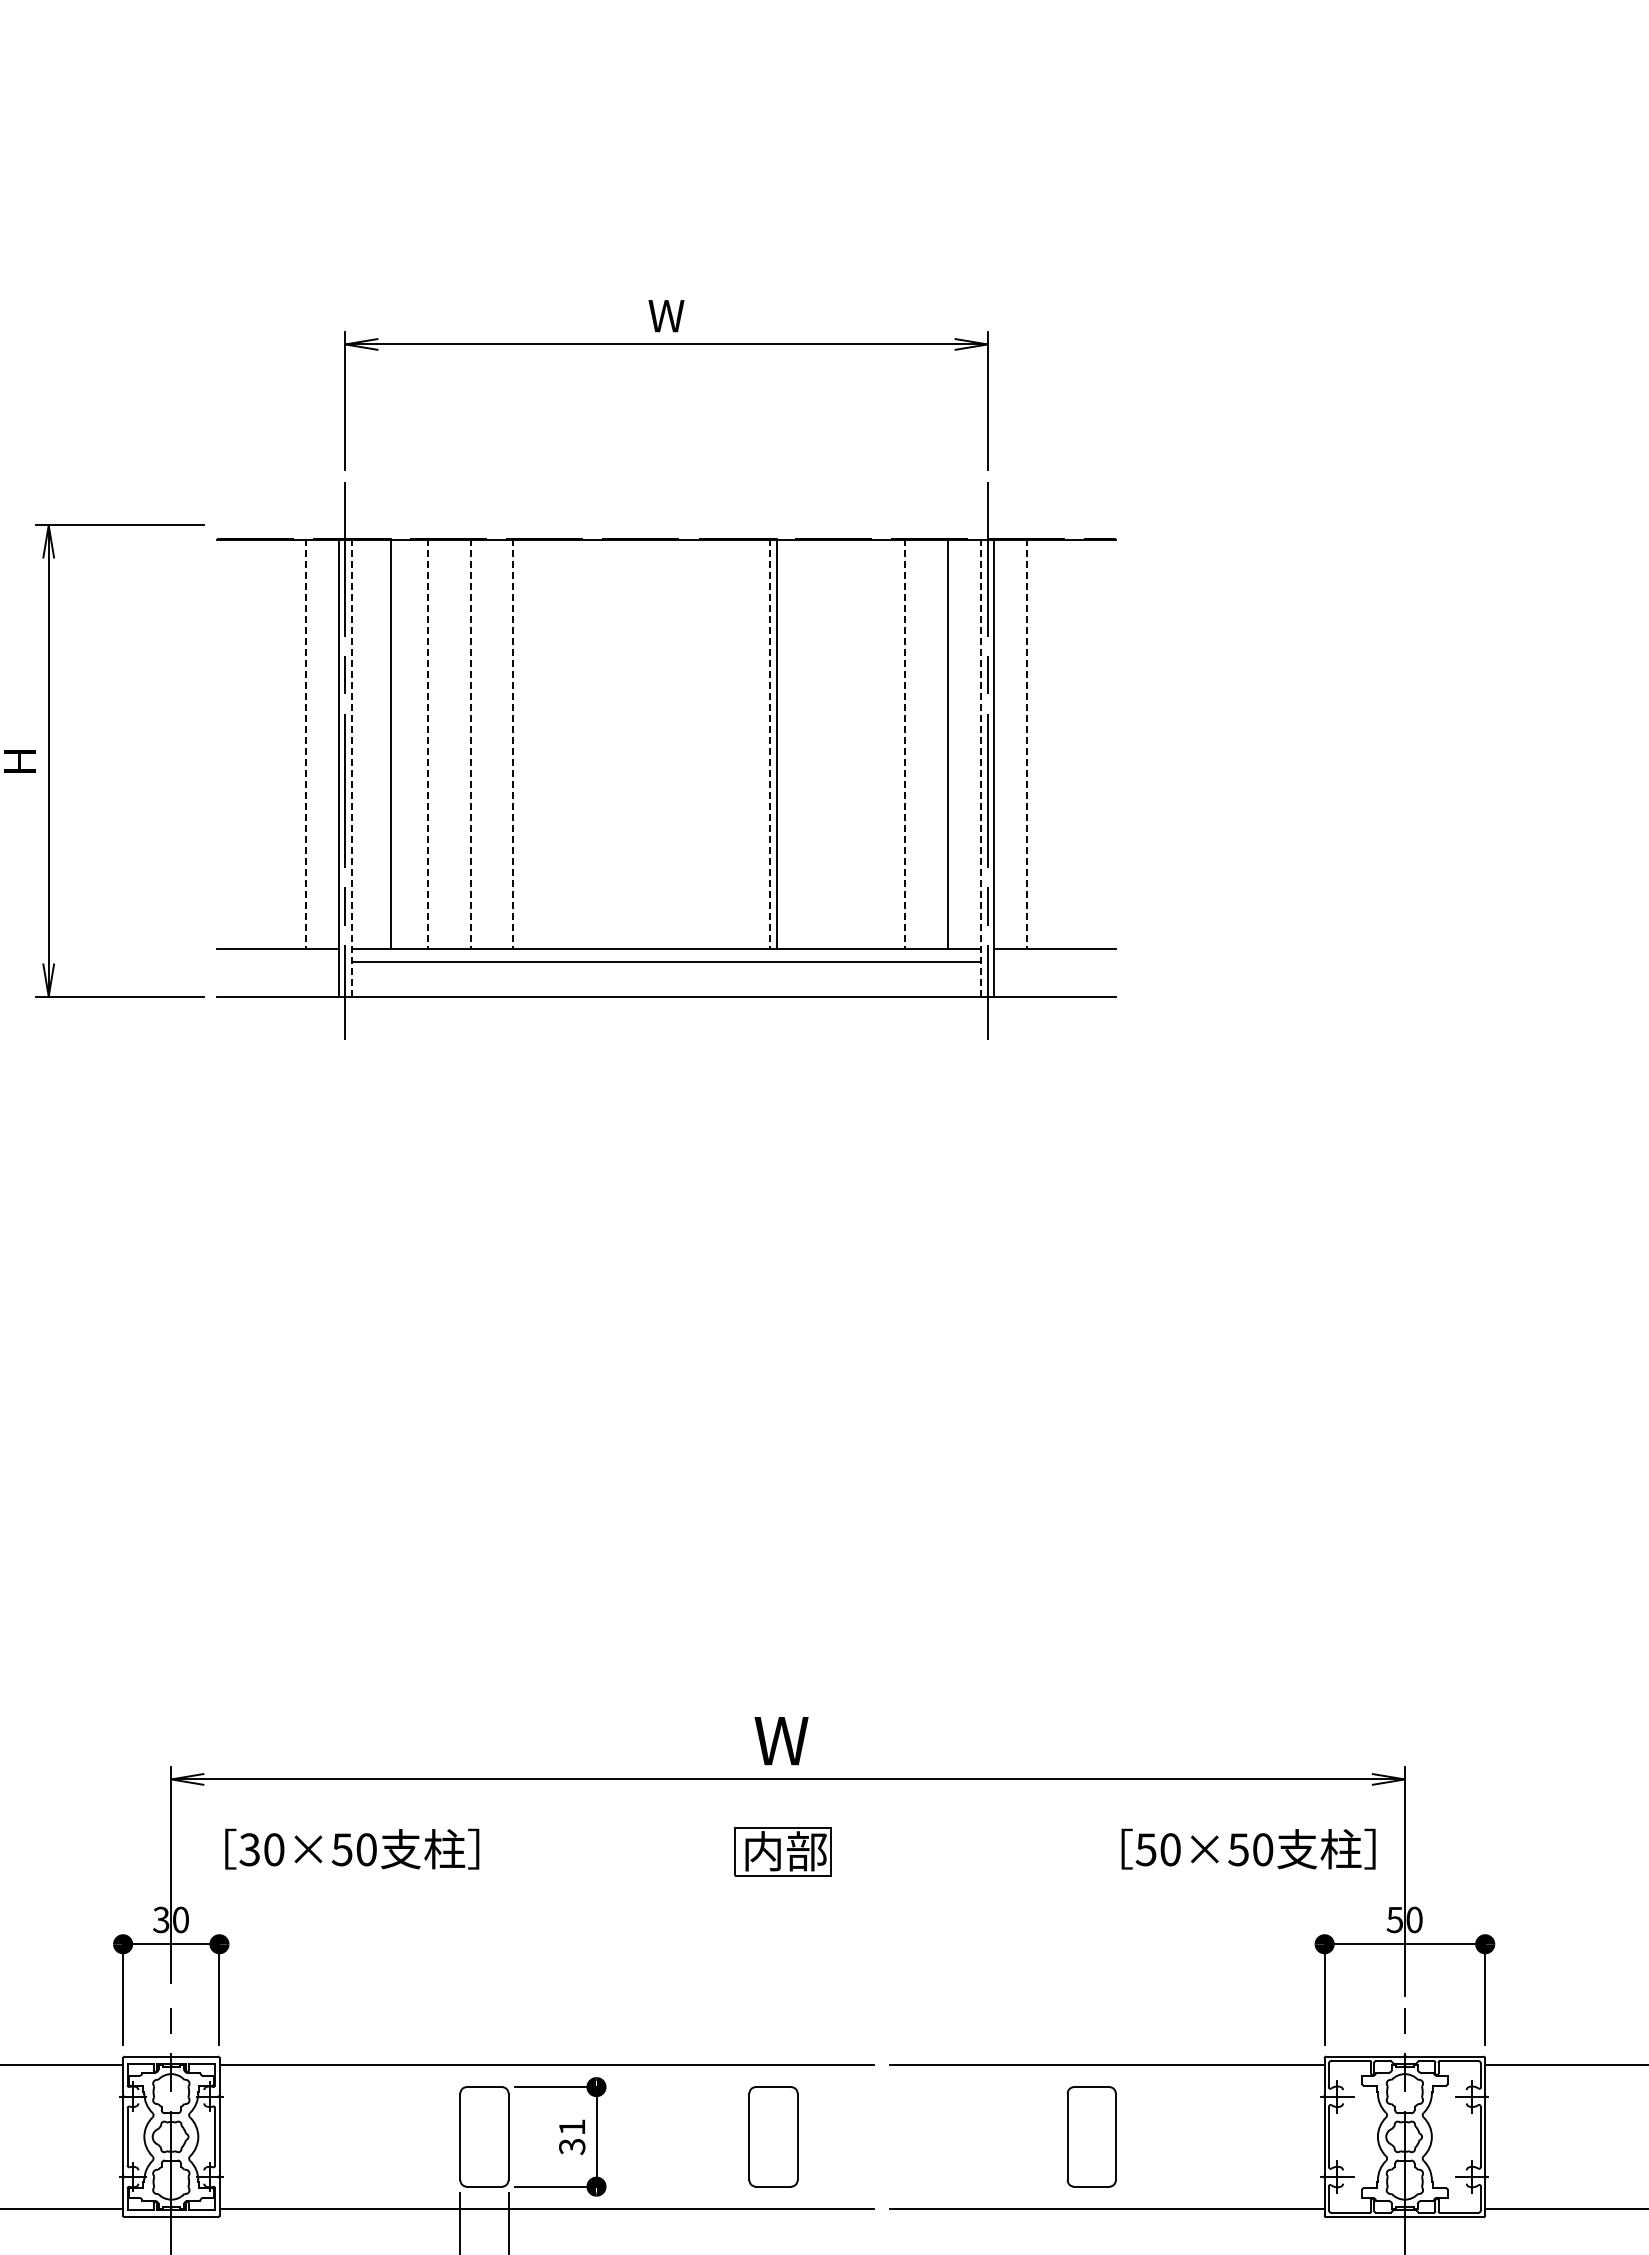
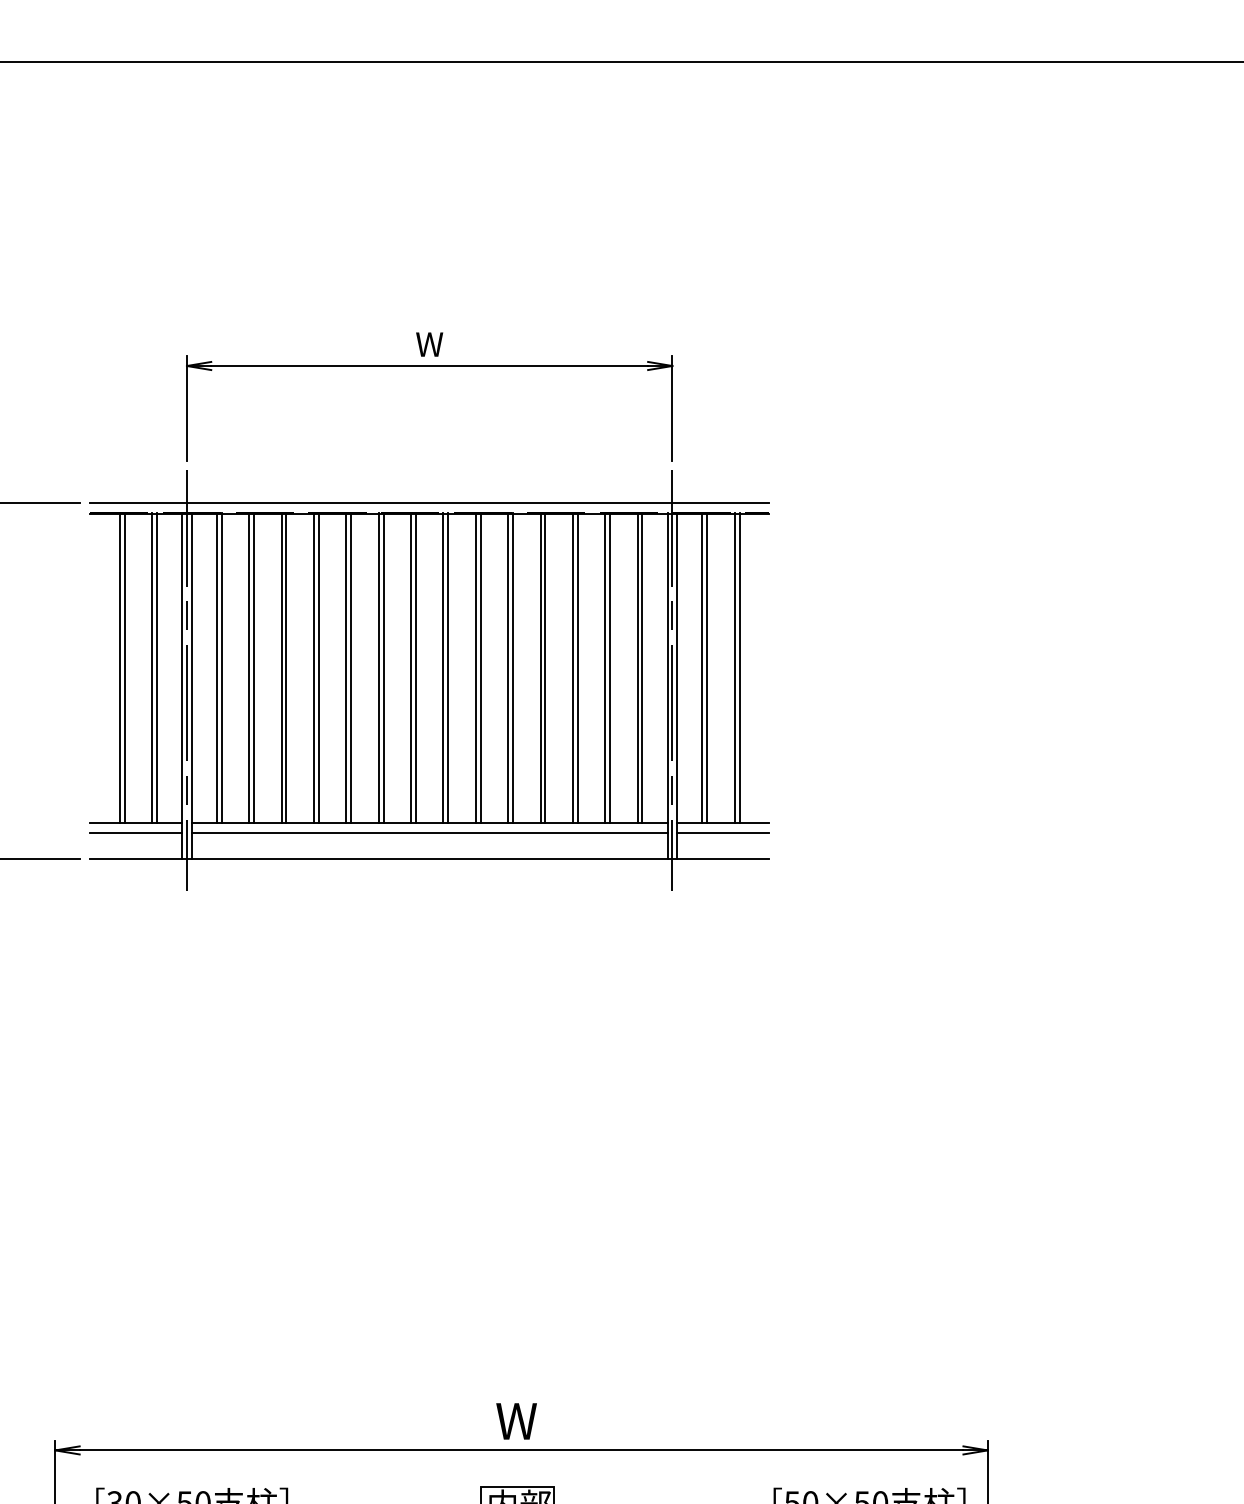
line: (666, 525) -> (429, 502), added
line: (256, 743) -> (119, 667), added
line: (262, 743) -> (124, 667), added
line: (299, 743) -> (152, 667), added
line: (384, 743) -> (216, 667), added
line: (434, 743) -> (254, 667), added
line: (477, 743) -> (286, 667), added
line: (519, 743) -> (318, 667), added
line: (556, 743) -> (346, 667), added
line: (562, 743) -> (351, 667), added
line: (599, 743) -> (379, 667), added
line: (605, 743) -> (383, 667), added
line: (641, 743) -> (410, 667), added
line: (648, 743) -> (416, 667), added
line: (684, 743) -> (443, 667), added
line: (691, 743) -> (448, 667), added
line: (727, 743) -> (475, 667), added
line: (733, 743) -> (480, 667), added
line: (813, 743) -> (540, 667), added
line: (819, 743) -> (545, 667), added
line: (855, 743) -> (572, 667), added
line: (862, 743) -> (577, 667), added
line: (898, 743) -> (604, 667), added
line: (941, 743) -> (637, 667), added
line: (1033, 743) -> (707, 667), added
line: (1070, 743) -> (734, 667), added
line: (1076, 743) -> (739, 667), added
line: (305, 744) -> (156, 668), dashed -> solid
line: (427, 744) -> (249, 668), dashed -> solid
line: (470, 744) -> (281, 668), dashed -> solid
line: (513, 744) -> (314, 668), dashed -> solid
line: (770, 744) -> (508, 668), dashed -> solid
line: (905, 744) -> (610, 668), dashed -> solid
line: (1027, 744) -> (702, 668), dashed -> solid
line: (351, 767) -> (191, 685), dashed -> solid
line: (981, 767) -> (667, 685), dashed -> solid
line: (277, 962) -> (135, 833), added
line: (1055, 962) -> (723, 833), added

